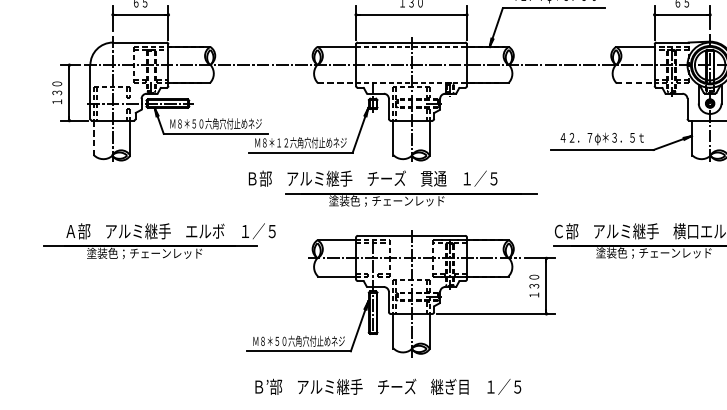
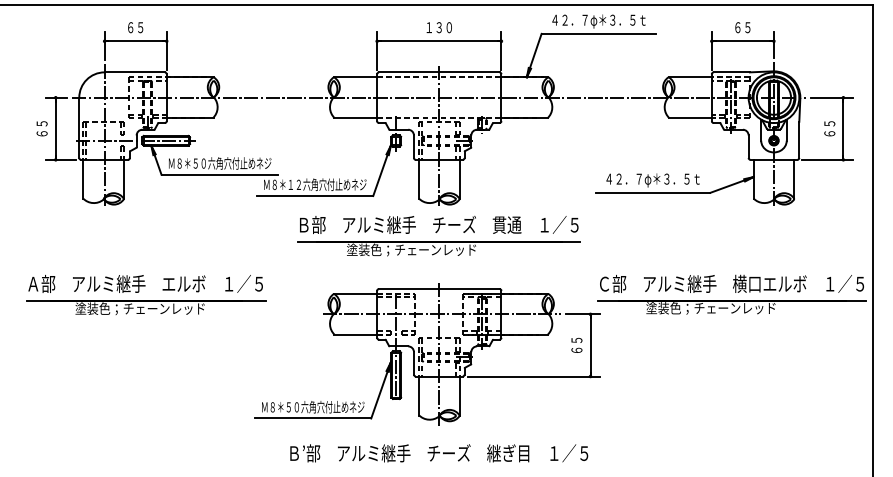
line: (336, 83) -> (355, 118), dashed -> solid
line: (635, 83) -> (690, 118), dashed -> solid
text: (56, 92) -> (41, 128), １３０ -> ６５
line: (94, 138) -> (83, 179), dashed -> solid
text: (373, 178) -> (439, 224), moved
text: (170, 230) -> (145, 283), moved
text: (533, 285) -> (576, 344), １３０ -> ６５
text: (388, 387) -> (439, 453), moved

